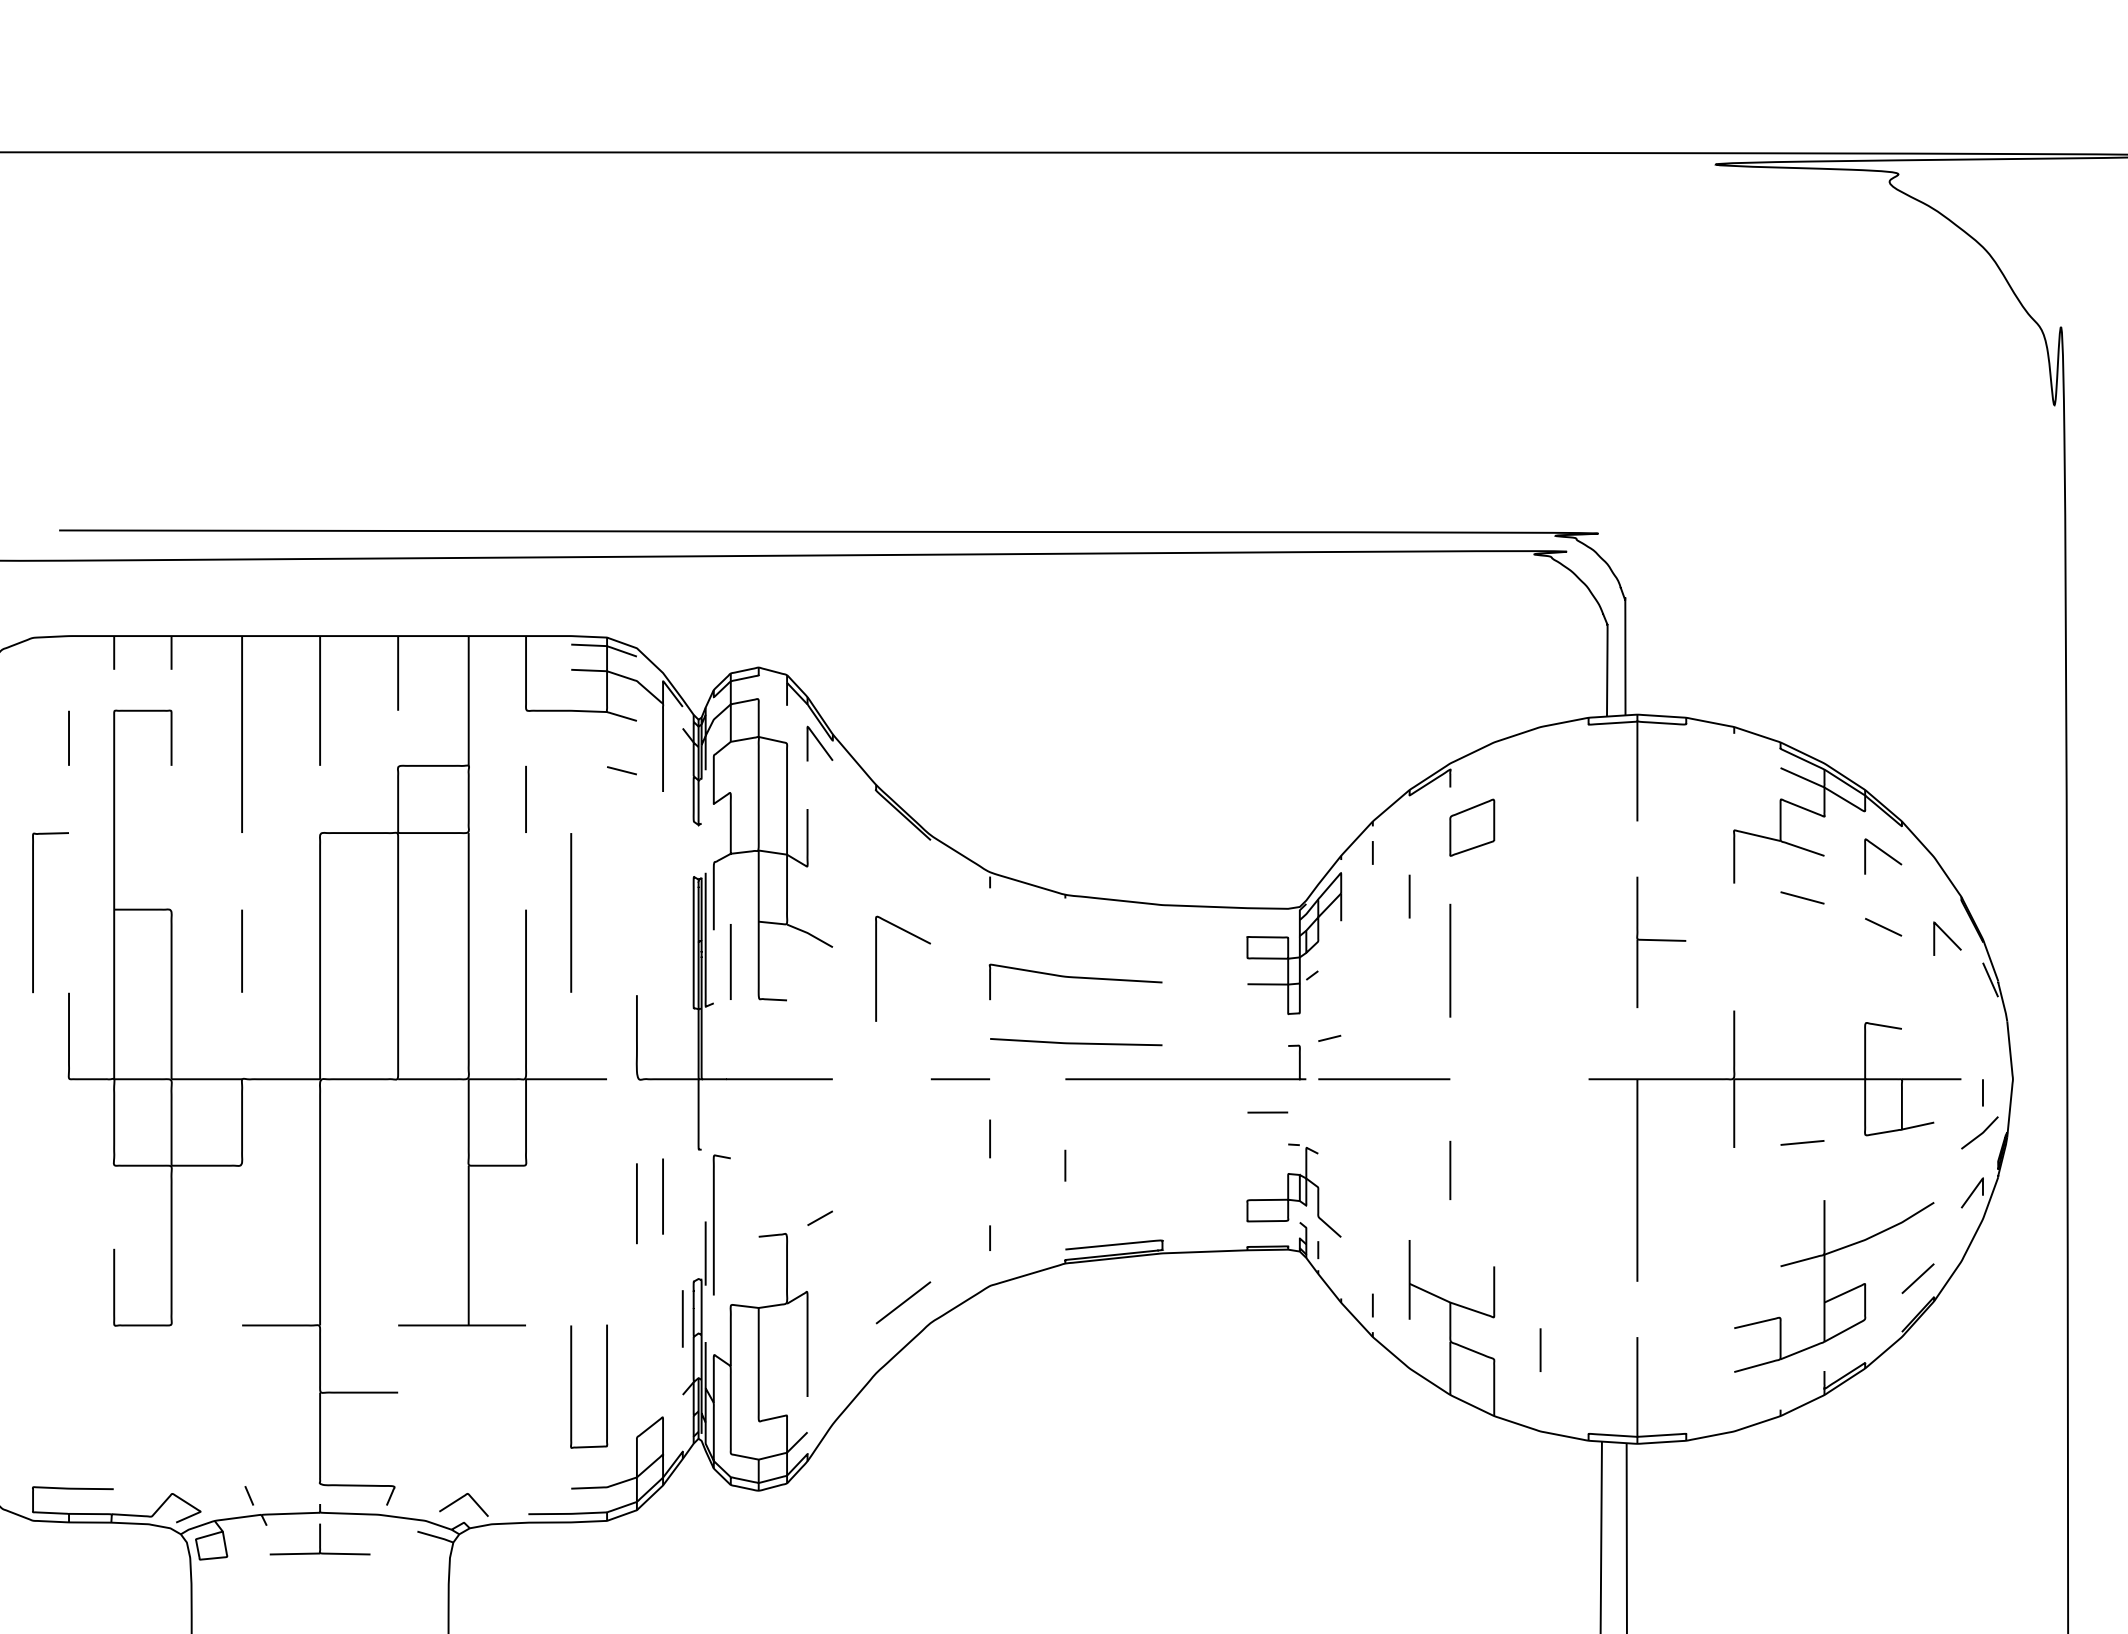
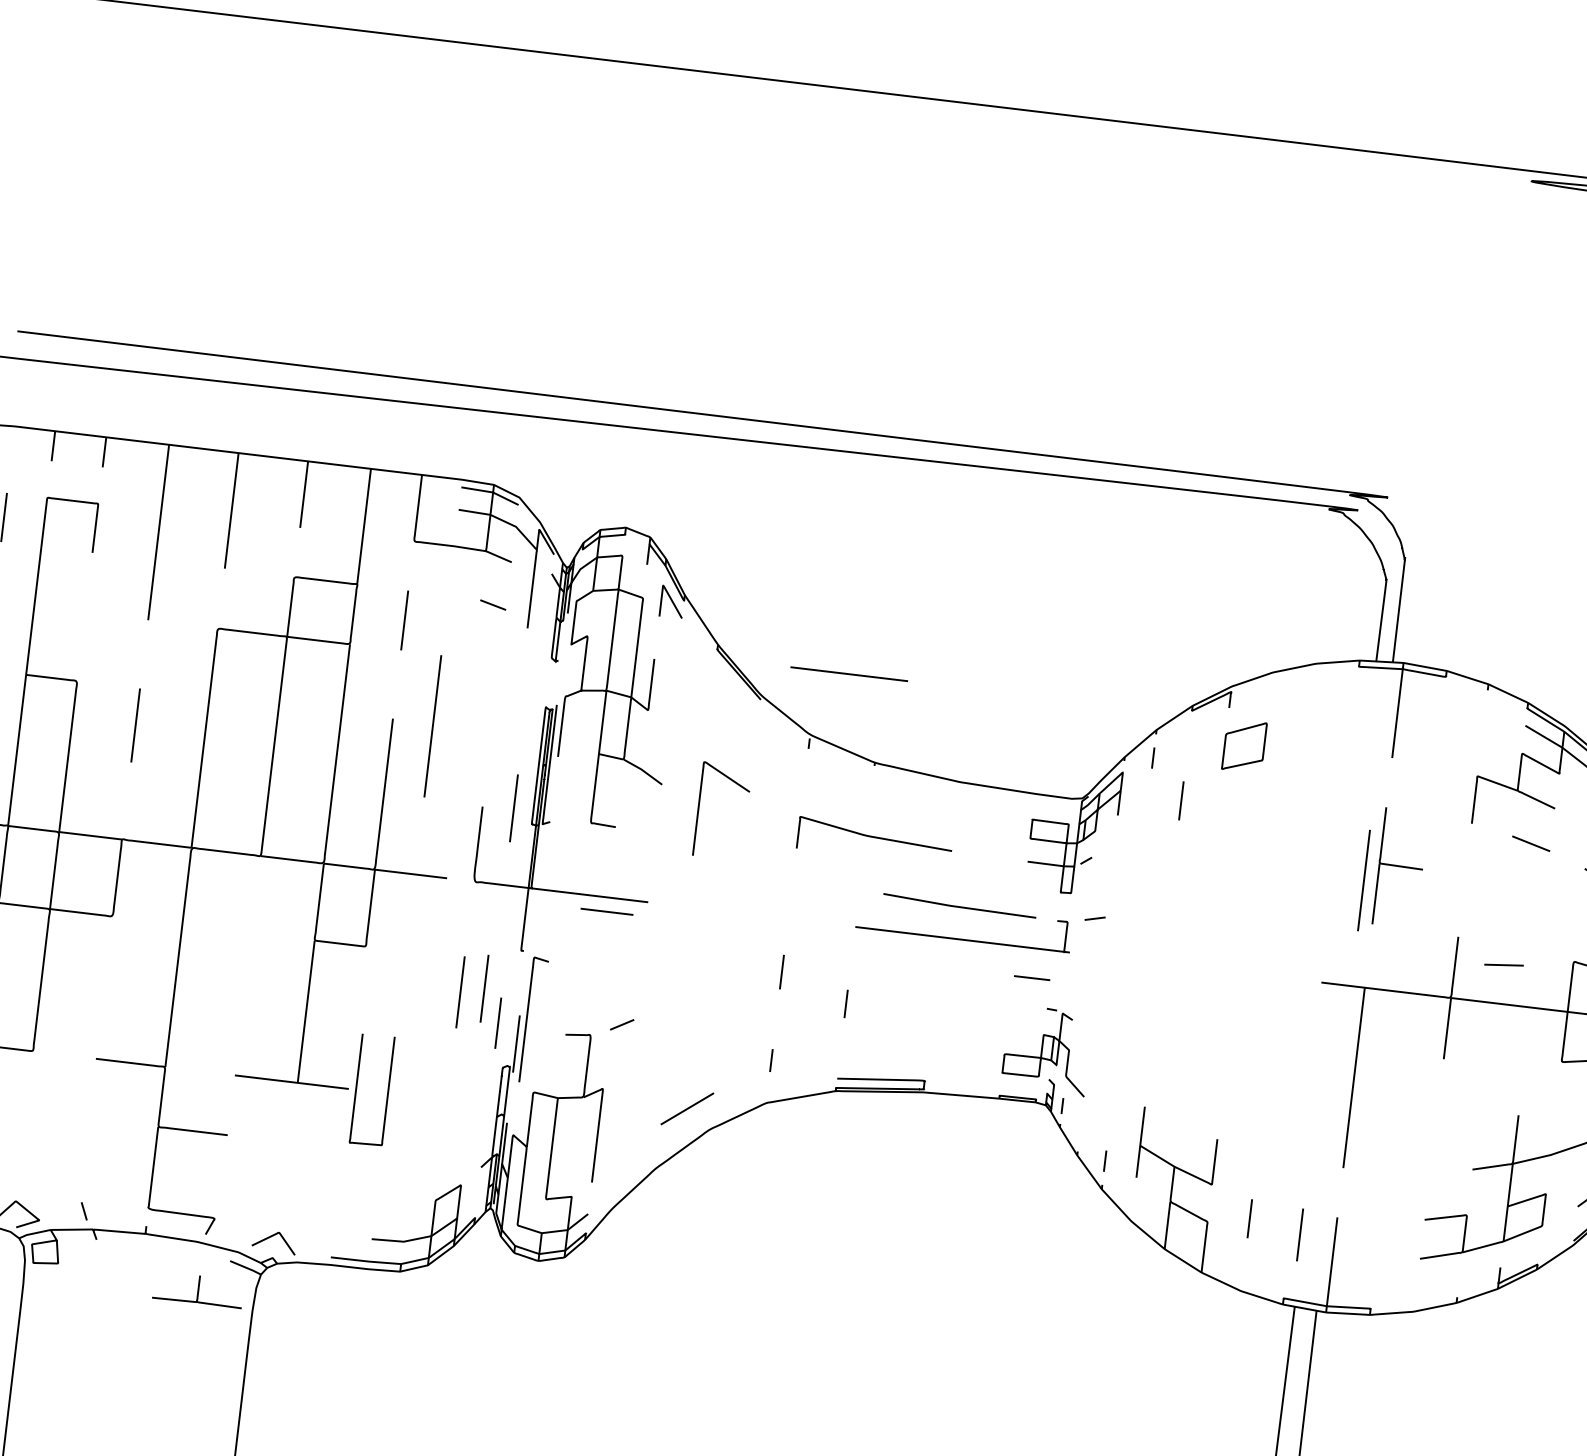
line: (1450, 960) -> (1364, 880), moved
line: (730, 961) -> (513, 807), moved
curve: (1076, 1042) -> (959, 906), moved
line: (960, 1079) -> (607, 912), moved
line: (1384, 1079) -> (849, 674), moved
line: (1802, 1142) -> (1504, 964), moved
line: (1450, 1169) -> (1300, 1234), moved
line: (682, 1318) -> (498, 1022), moved
curve: (572, 1386) -> (357, 1088), moved
part: (319, 1539) -> (197, 1289), moved

